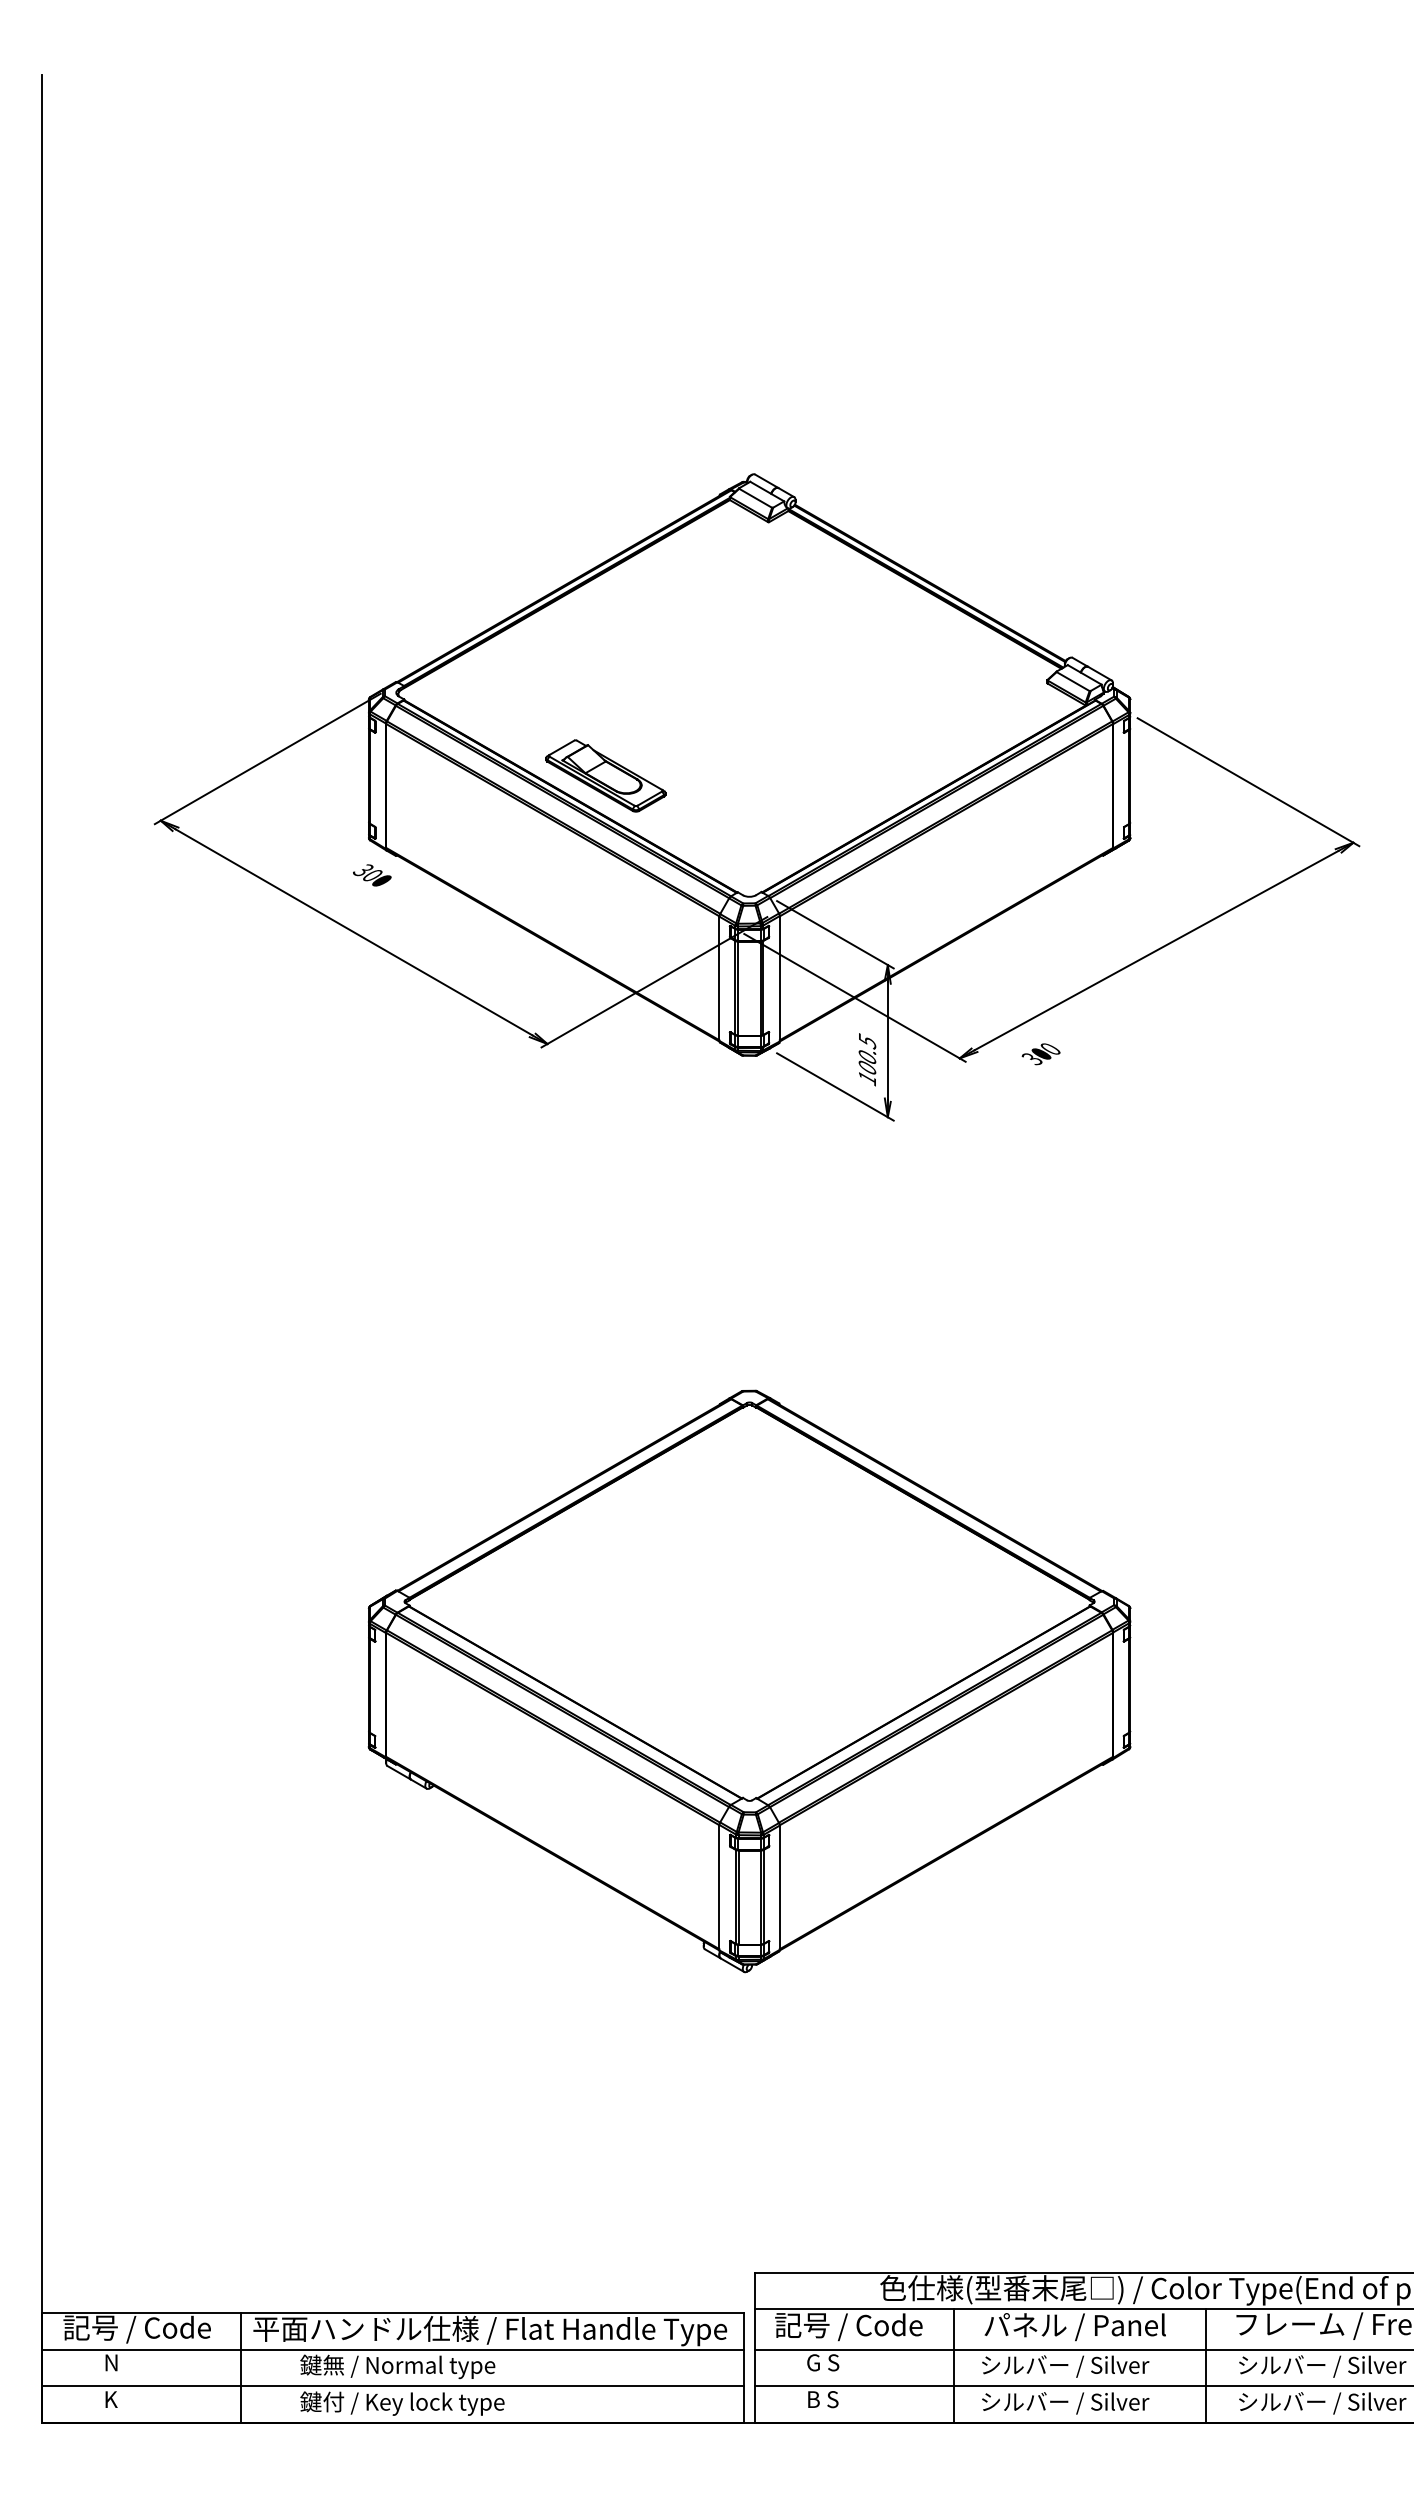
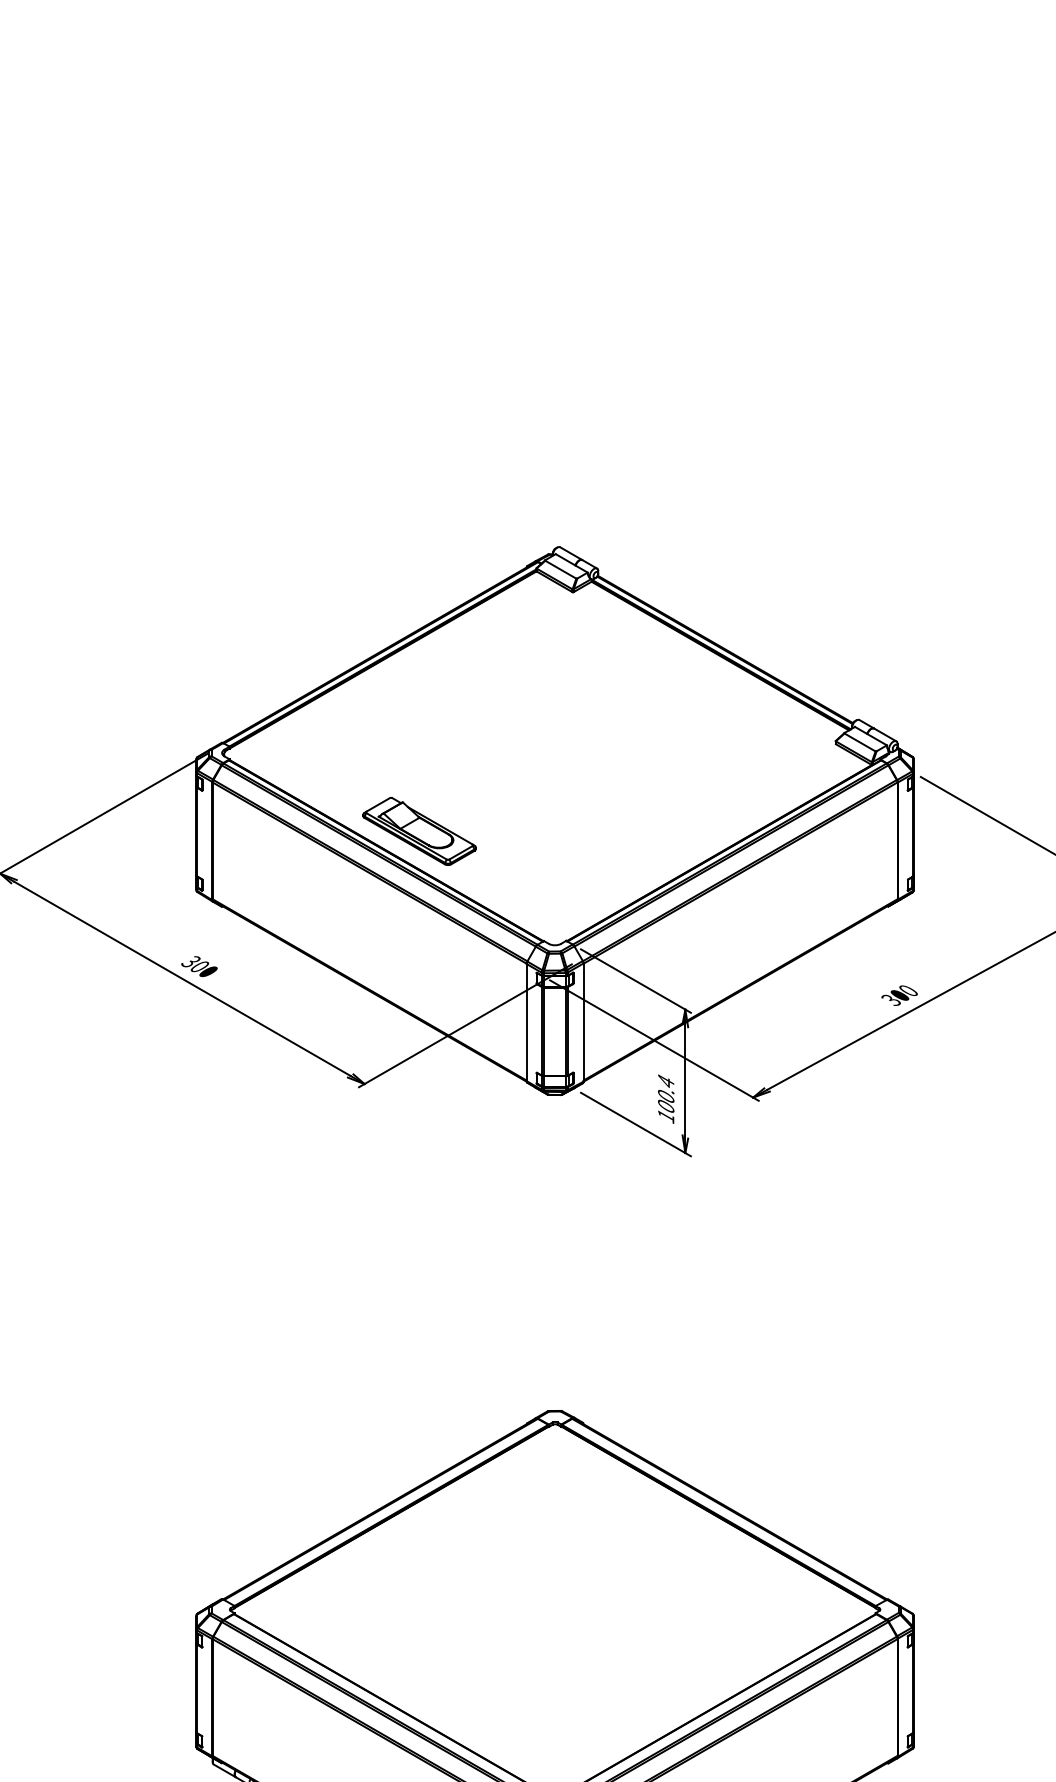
text: (372, 875) -> (199, 966), moved
text: (867, 1041) -> (666, 1081), 100.5 -> 100.4
text: (1040, 1054) -> (899, 995), moved

